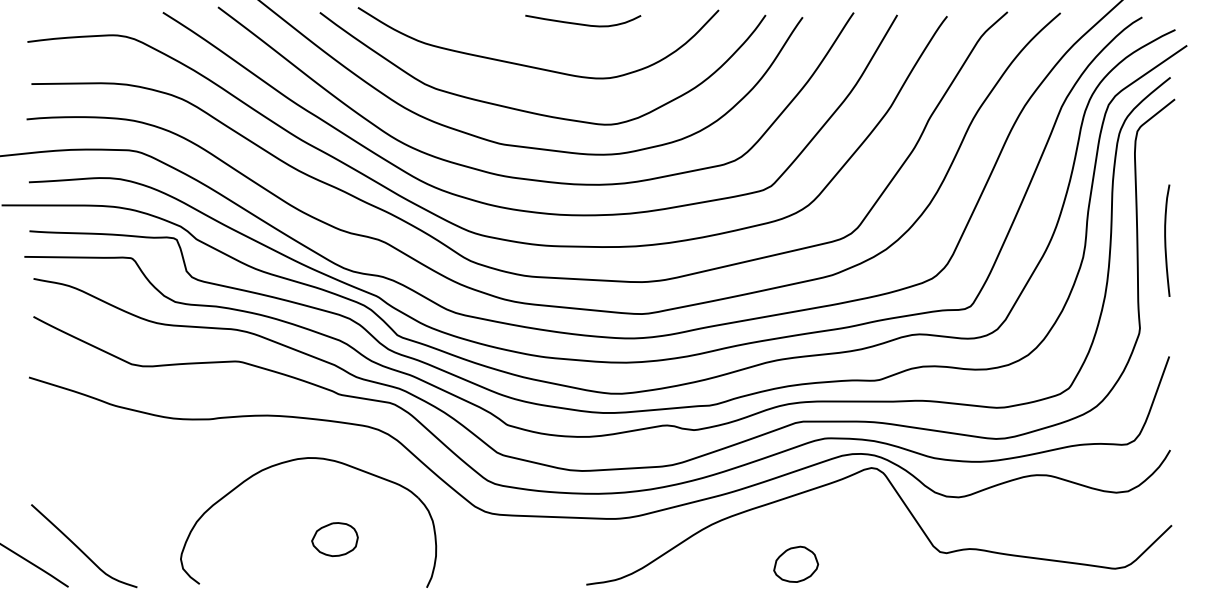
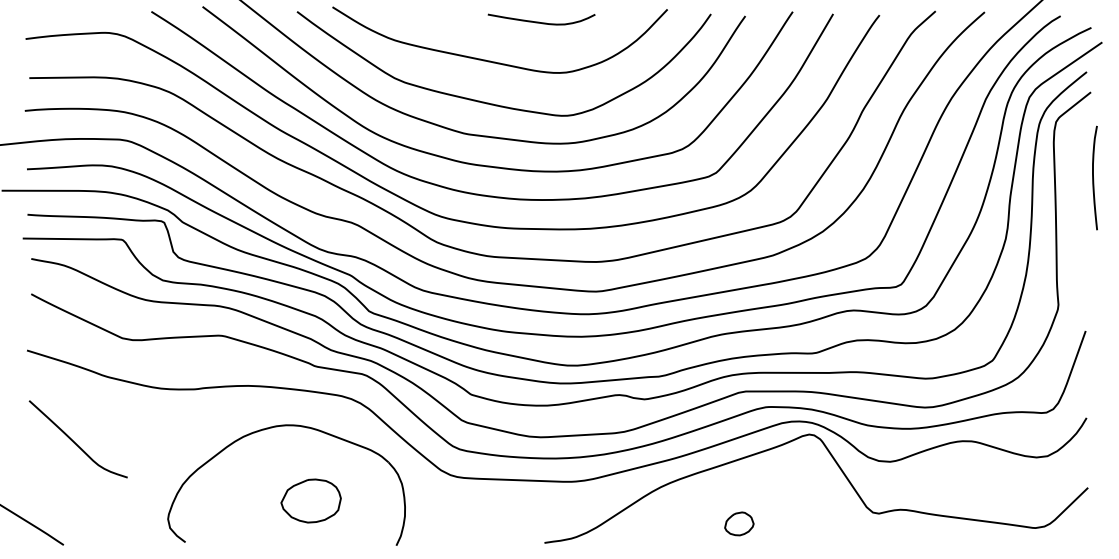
curve: (1166, 240) -> (1094, 177), moved
part: (334, 539) -> (310, 500), size x1.4
curve: (81, 549) -> (75, 442), moved
part: (796, 563) -> (739, 523), size x0.7

